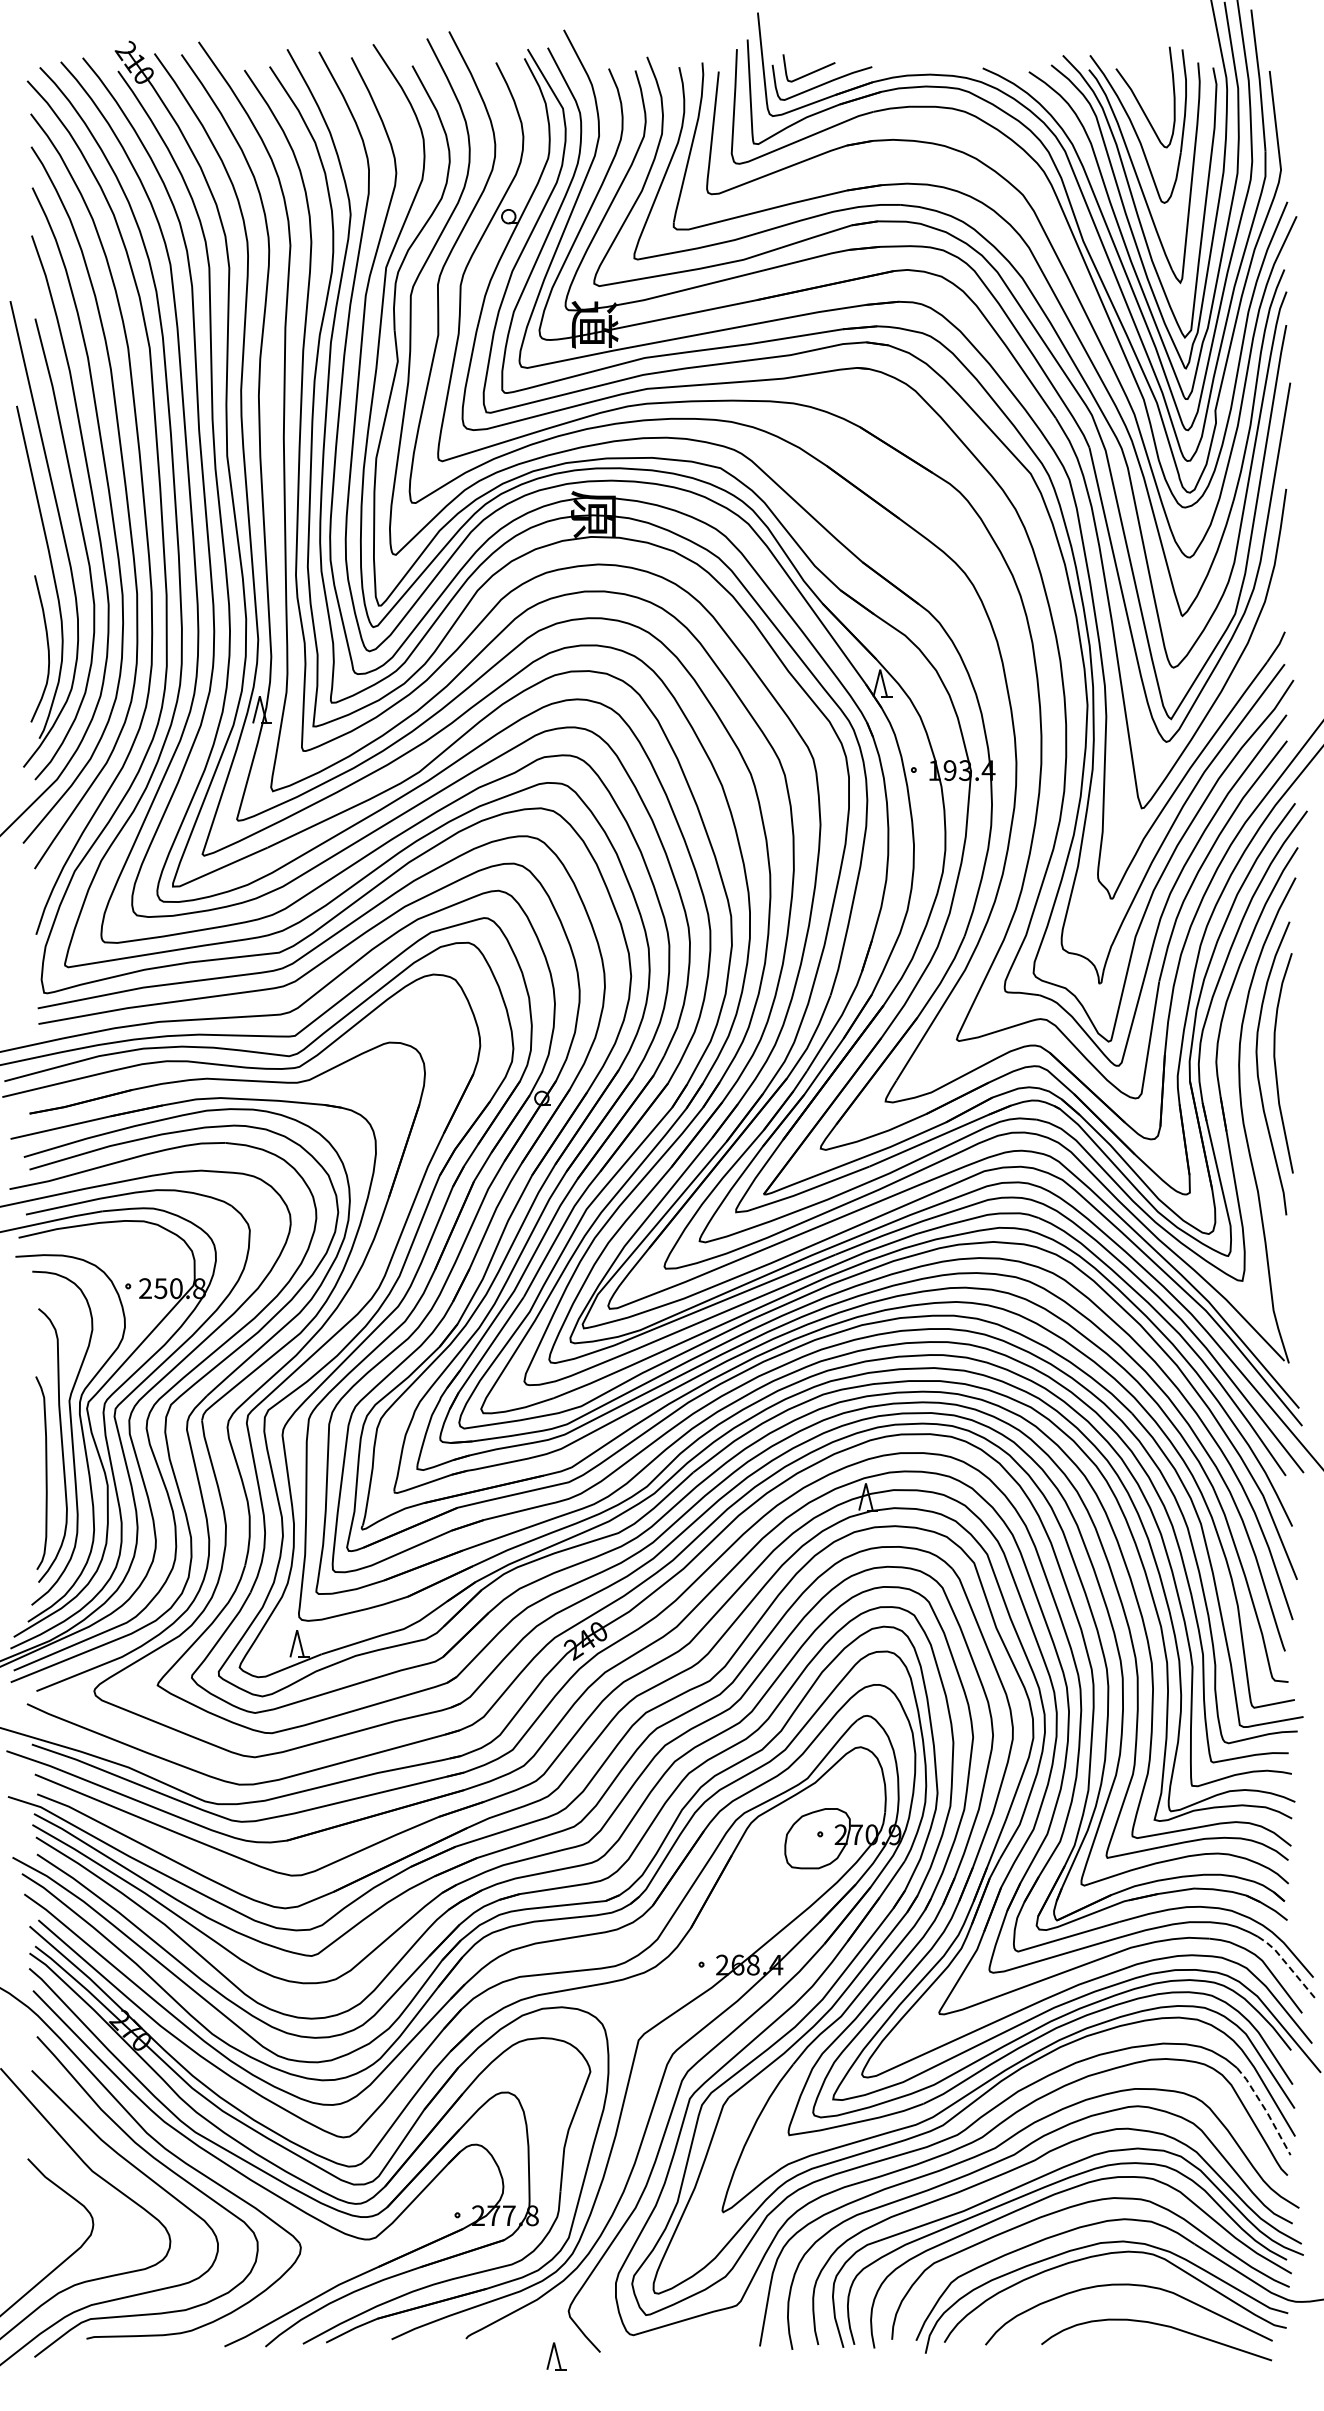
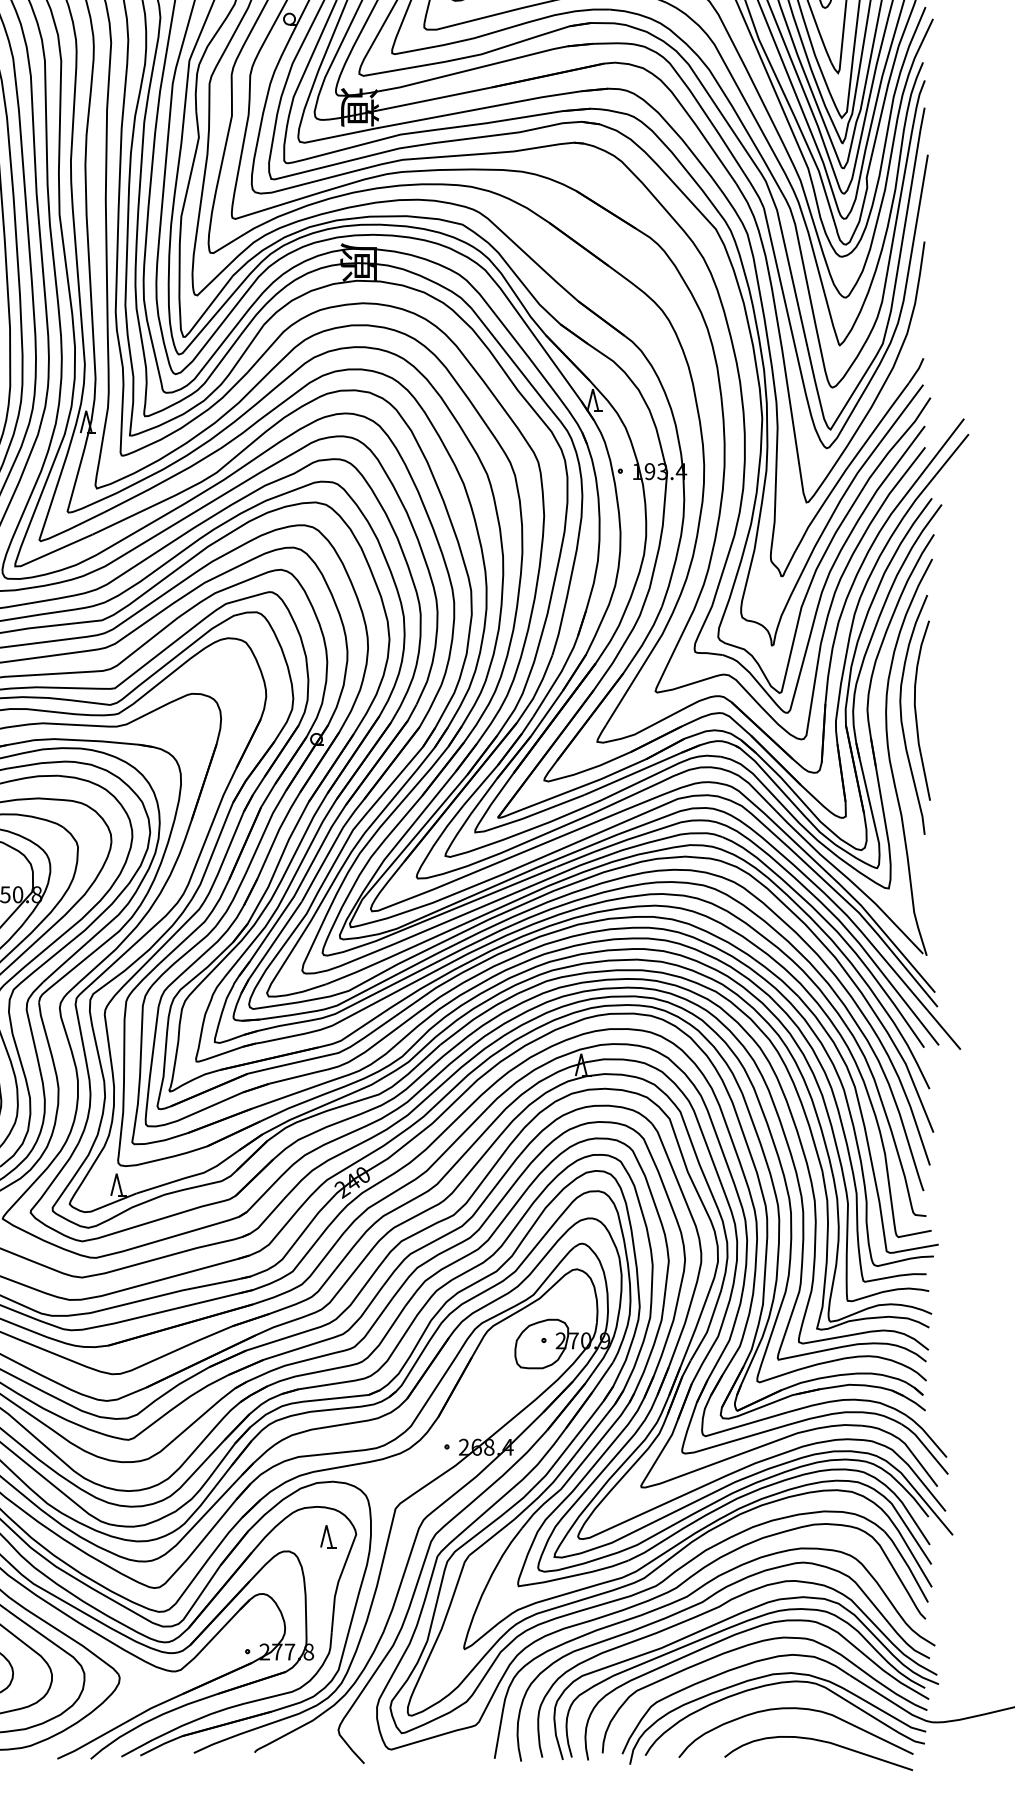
line: (1287, 1964) -> (925, 1446), dashed -> solid
line: (1265, 2110) -> (907, 1566), dashed -> solid
part: (556, 2356) -> (328, 1536), moved

